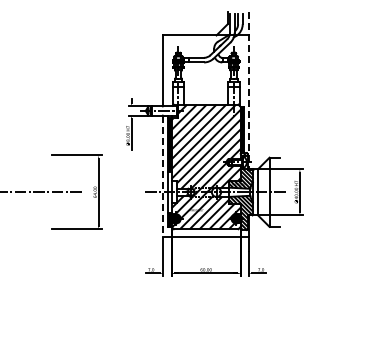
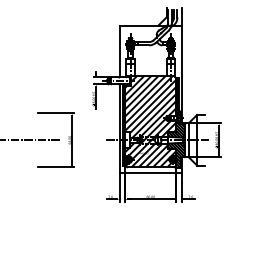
line: (248, 91) -> (181, 66), dashed -> solid
line: (163, 176) -> (119, 128), dashed -> solid

